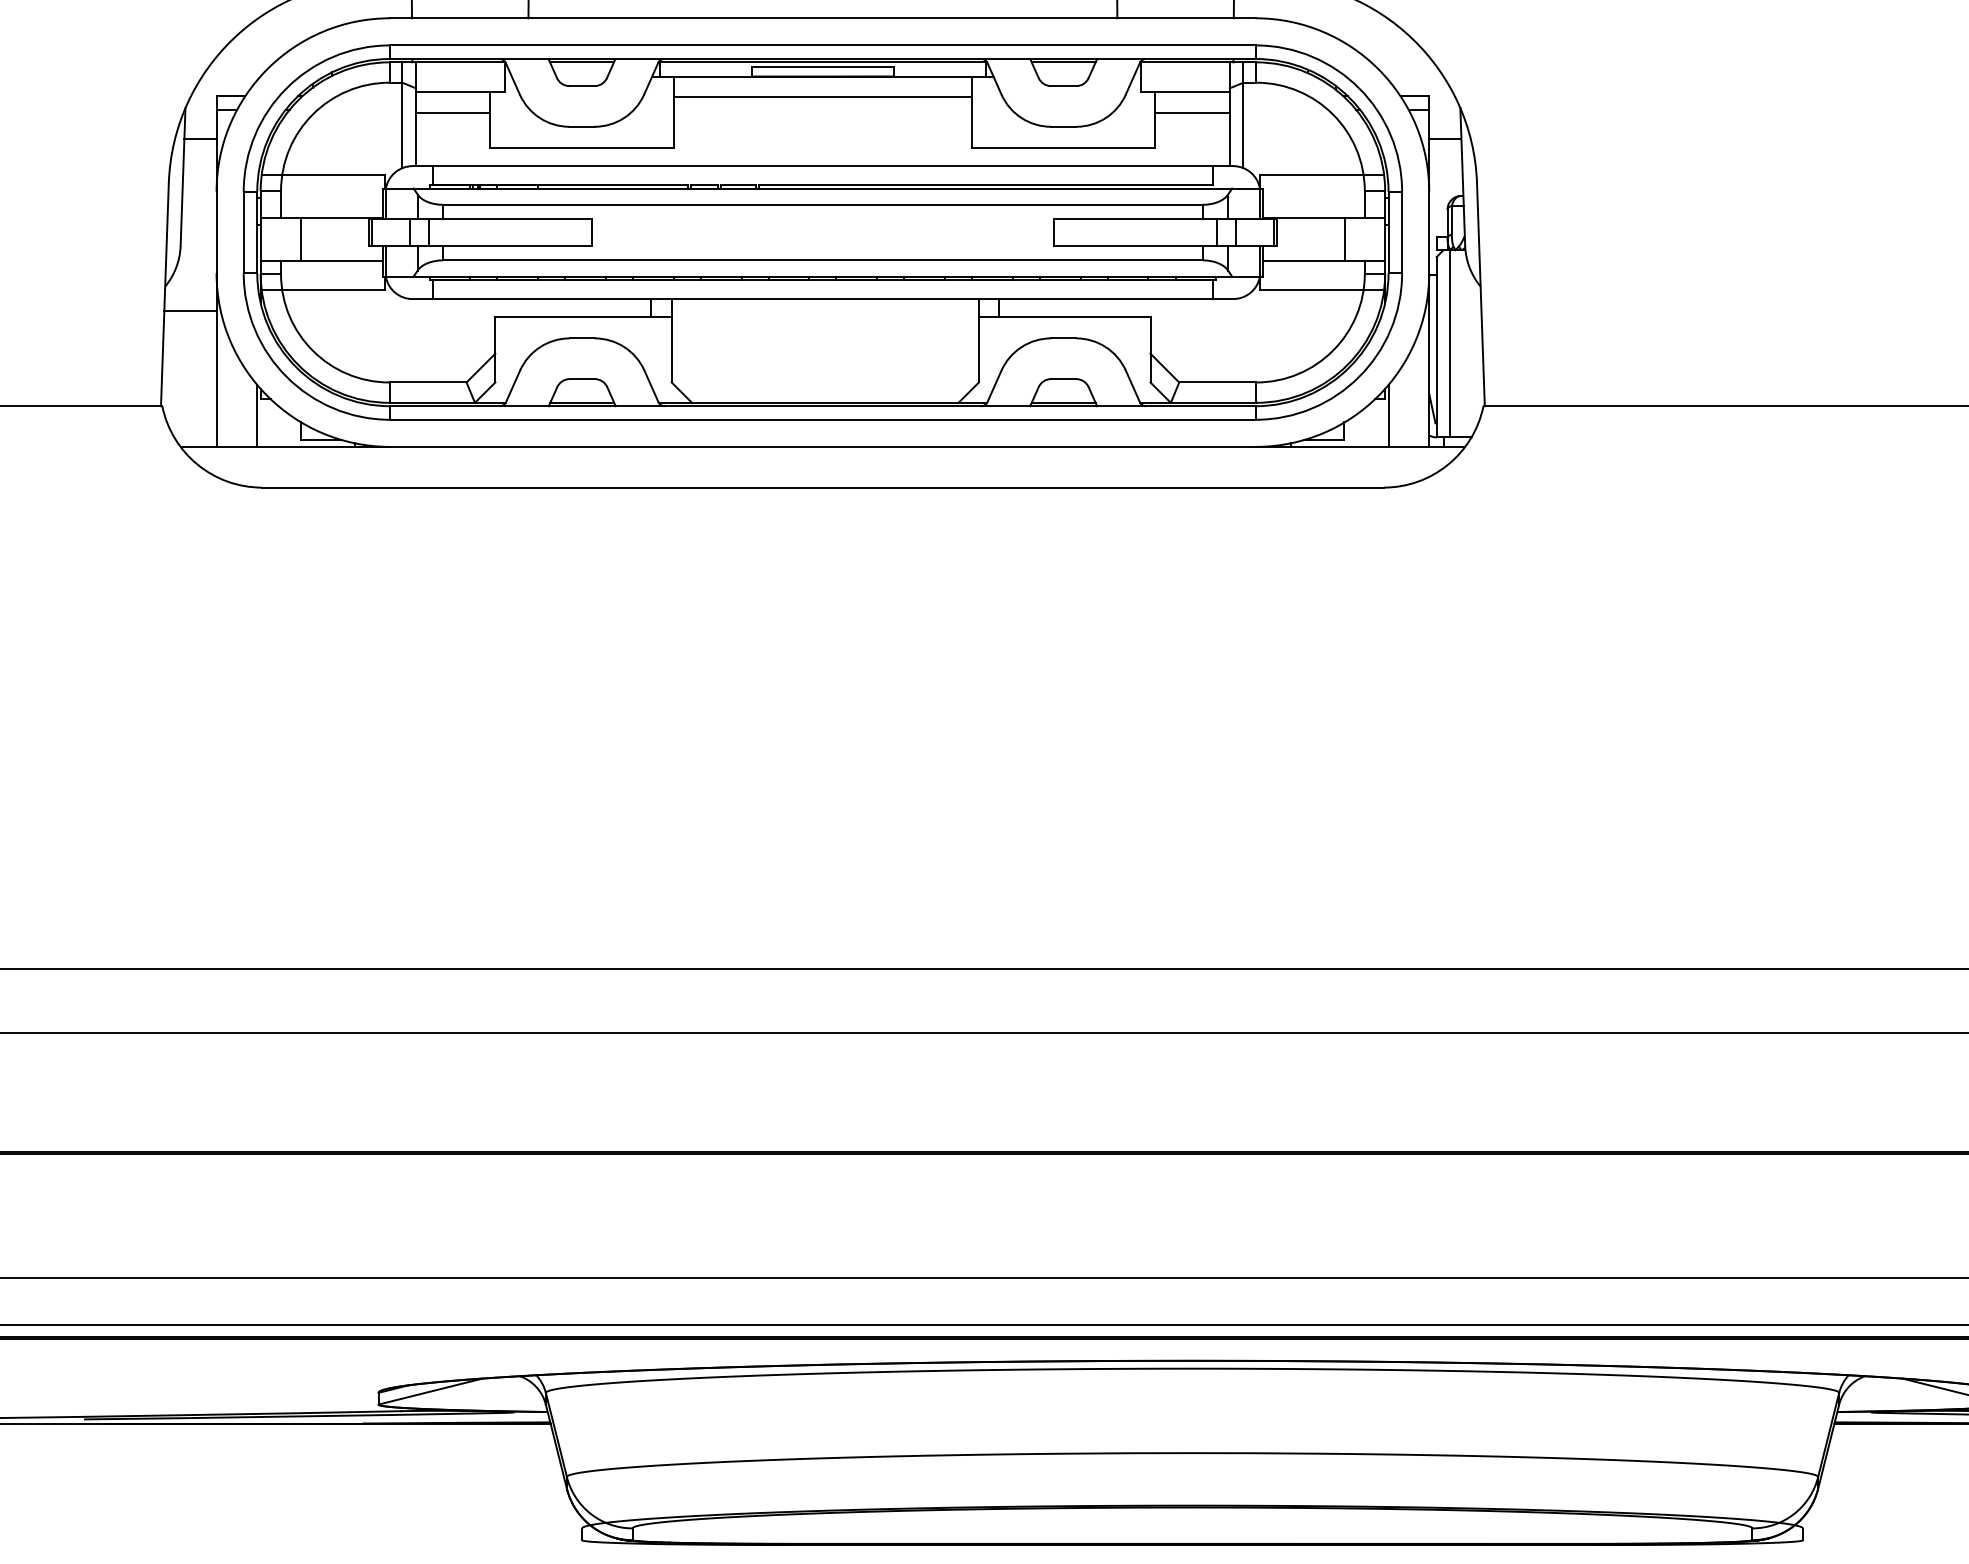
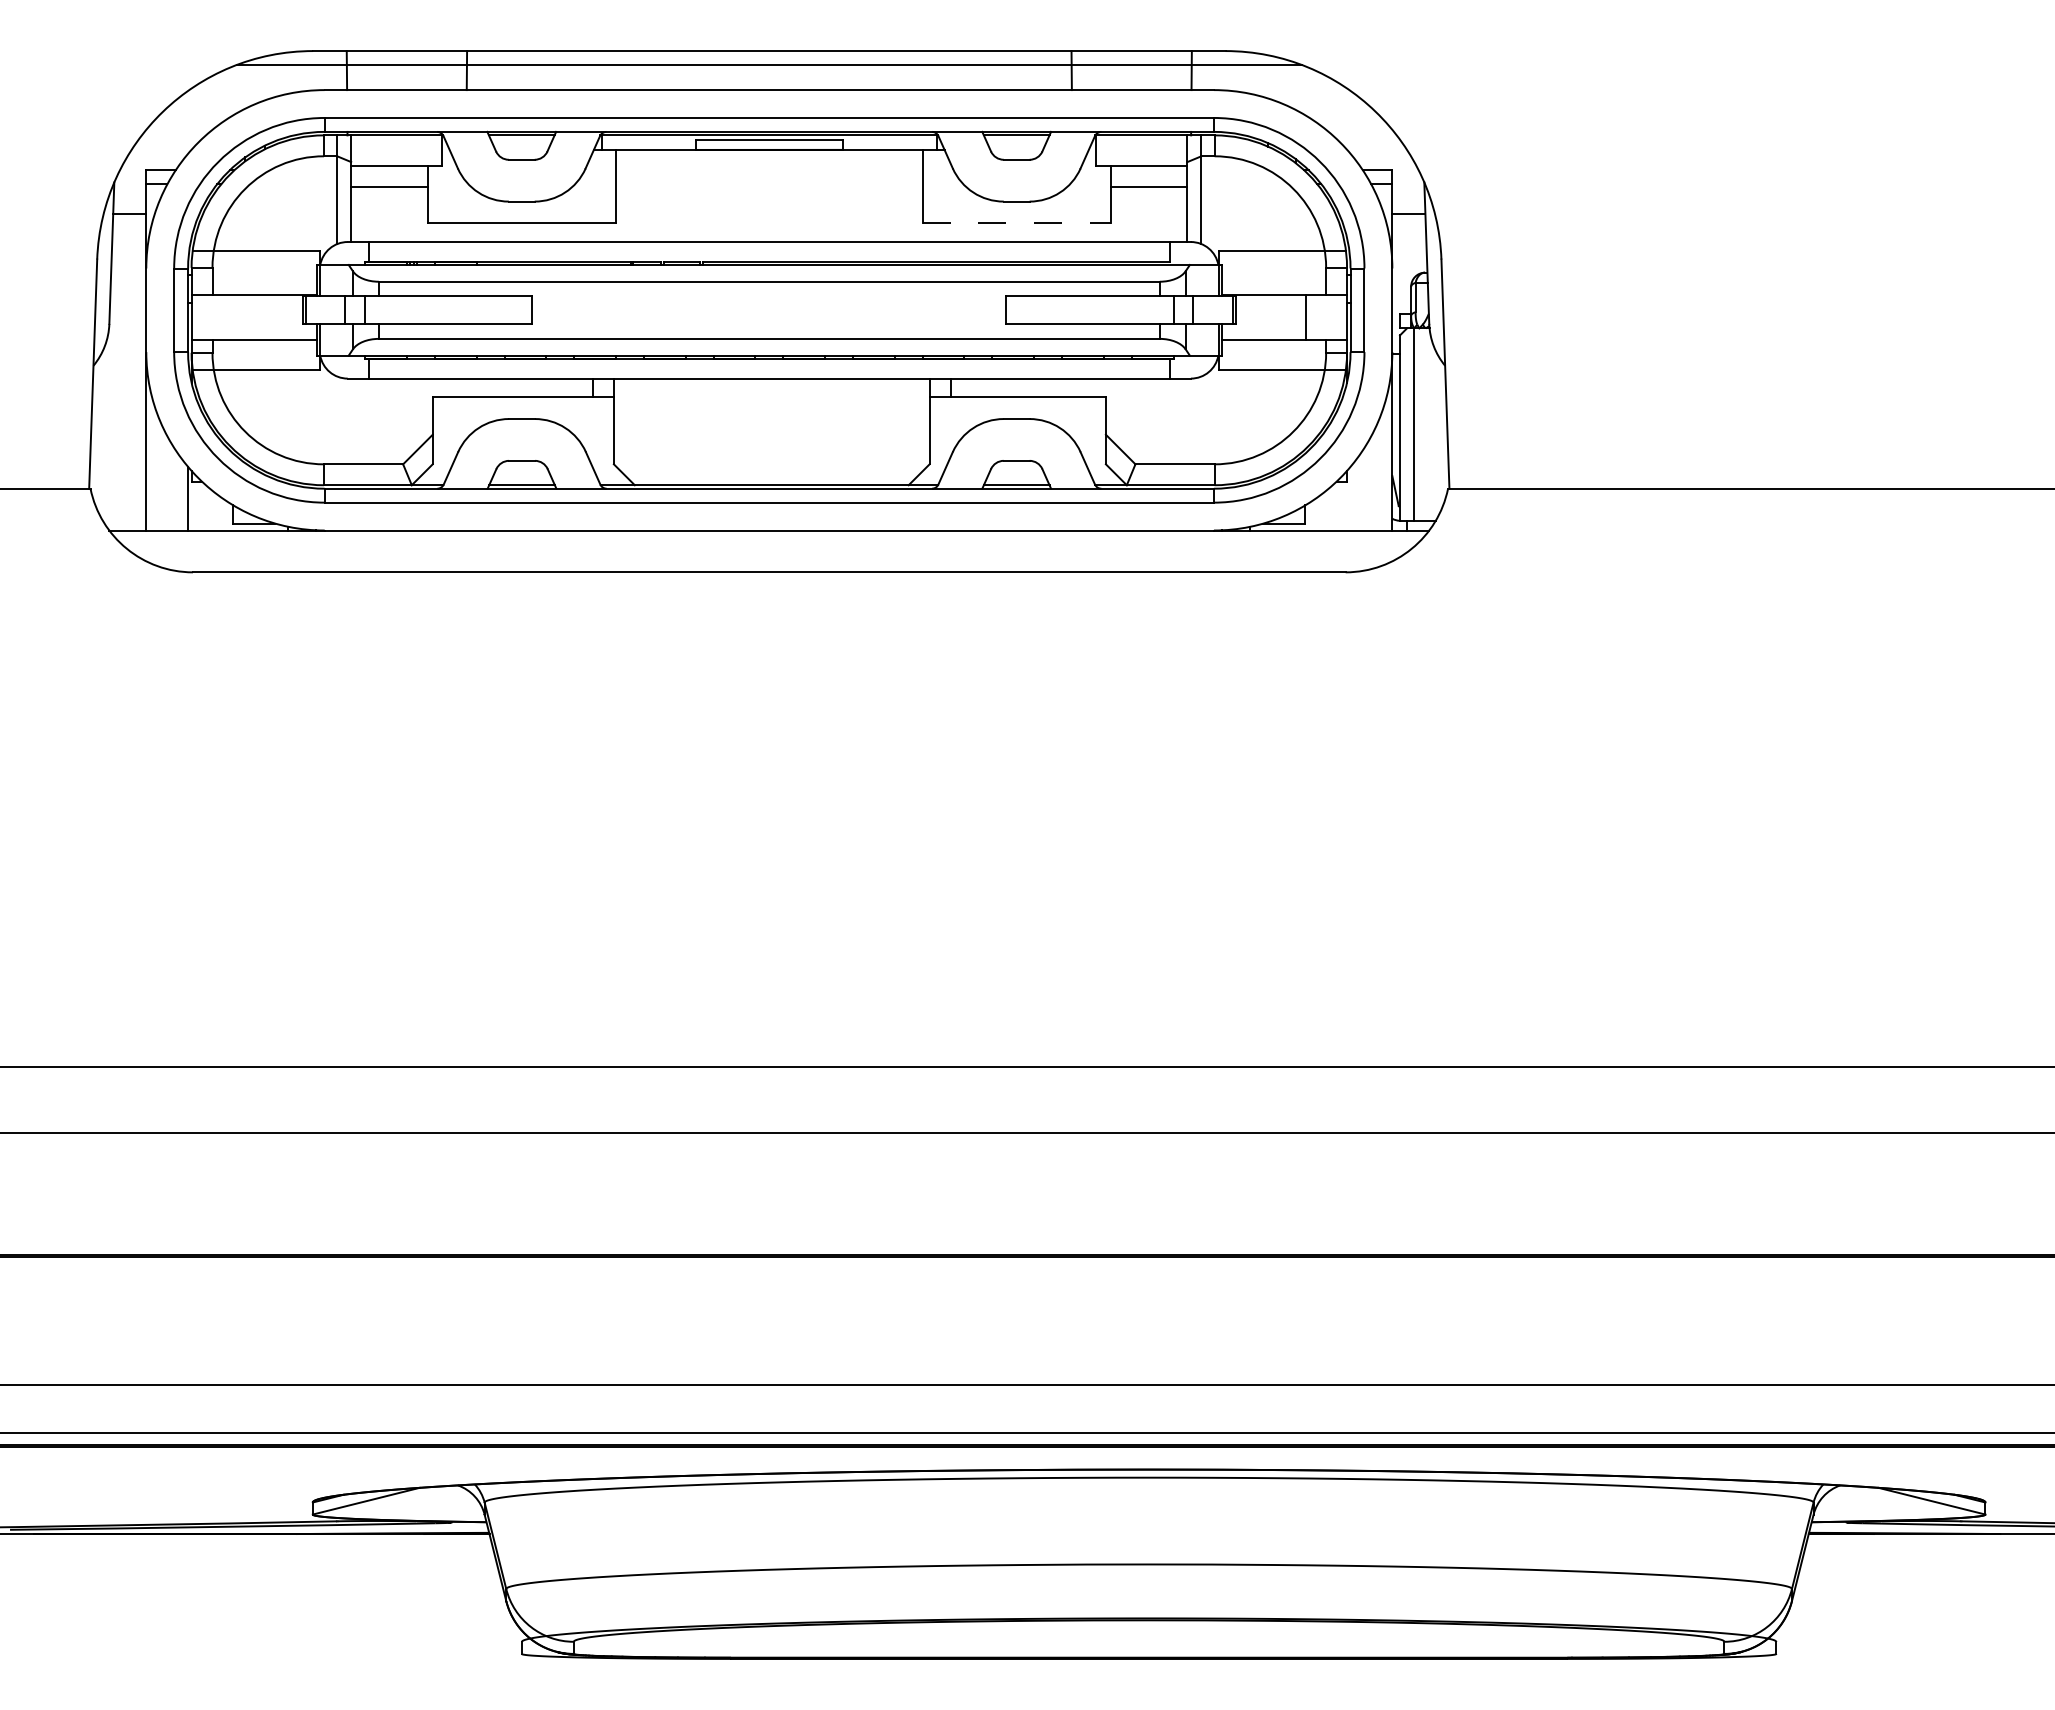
line: (823, 96) -> (769, 170), removed
line: (1063, 148) -> (1016, 223), solid -> dashed
line: (301, 238) -> (233, 316), removed
line: (190, 311) -> (119, 391), removed
line: (1388, 415) -> (1350, 498), removed

